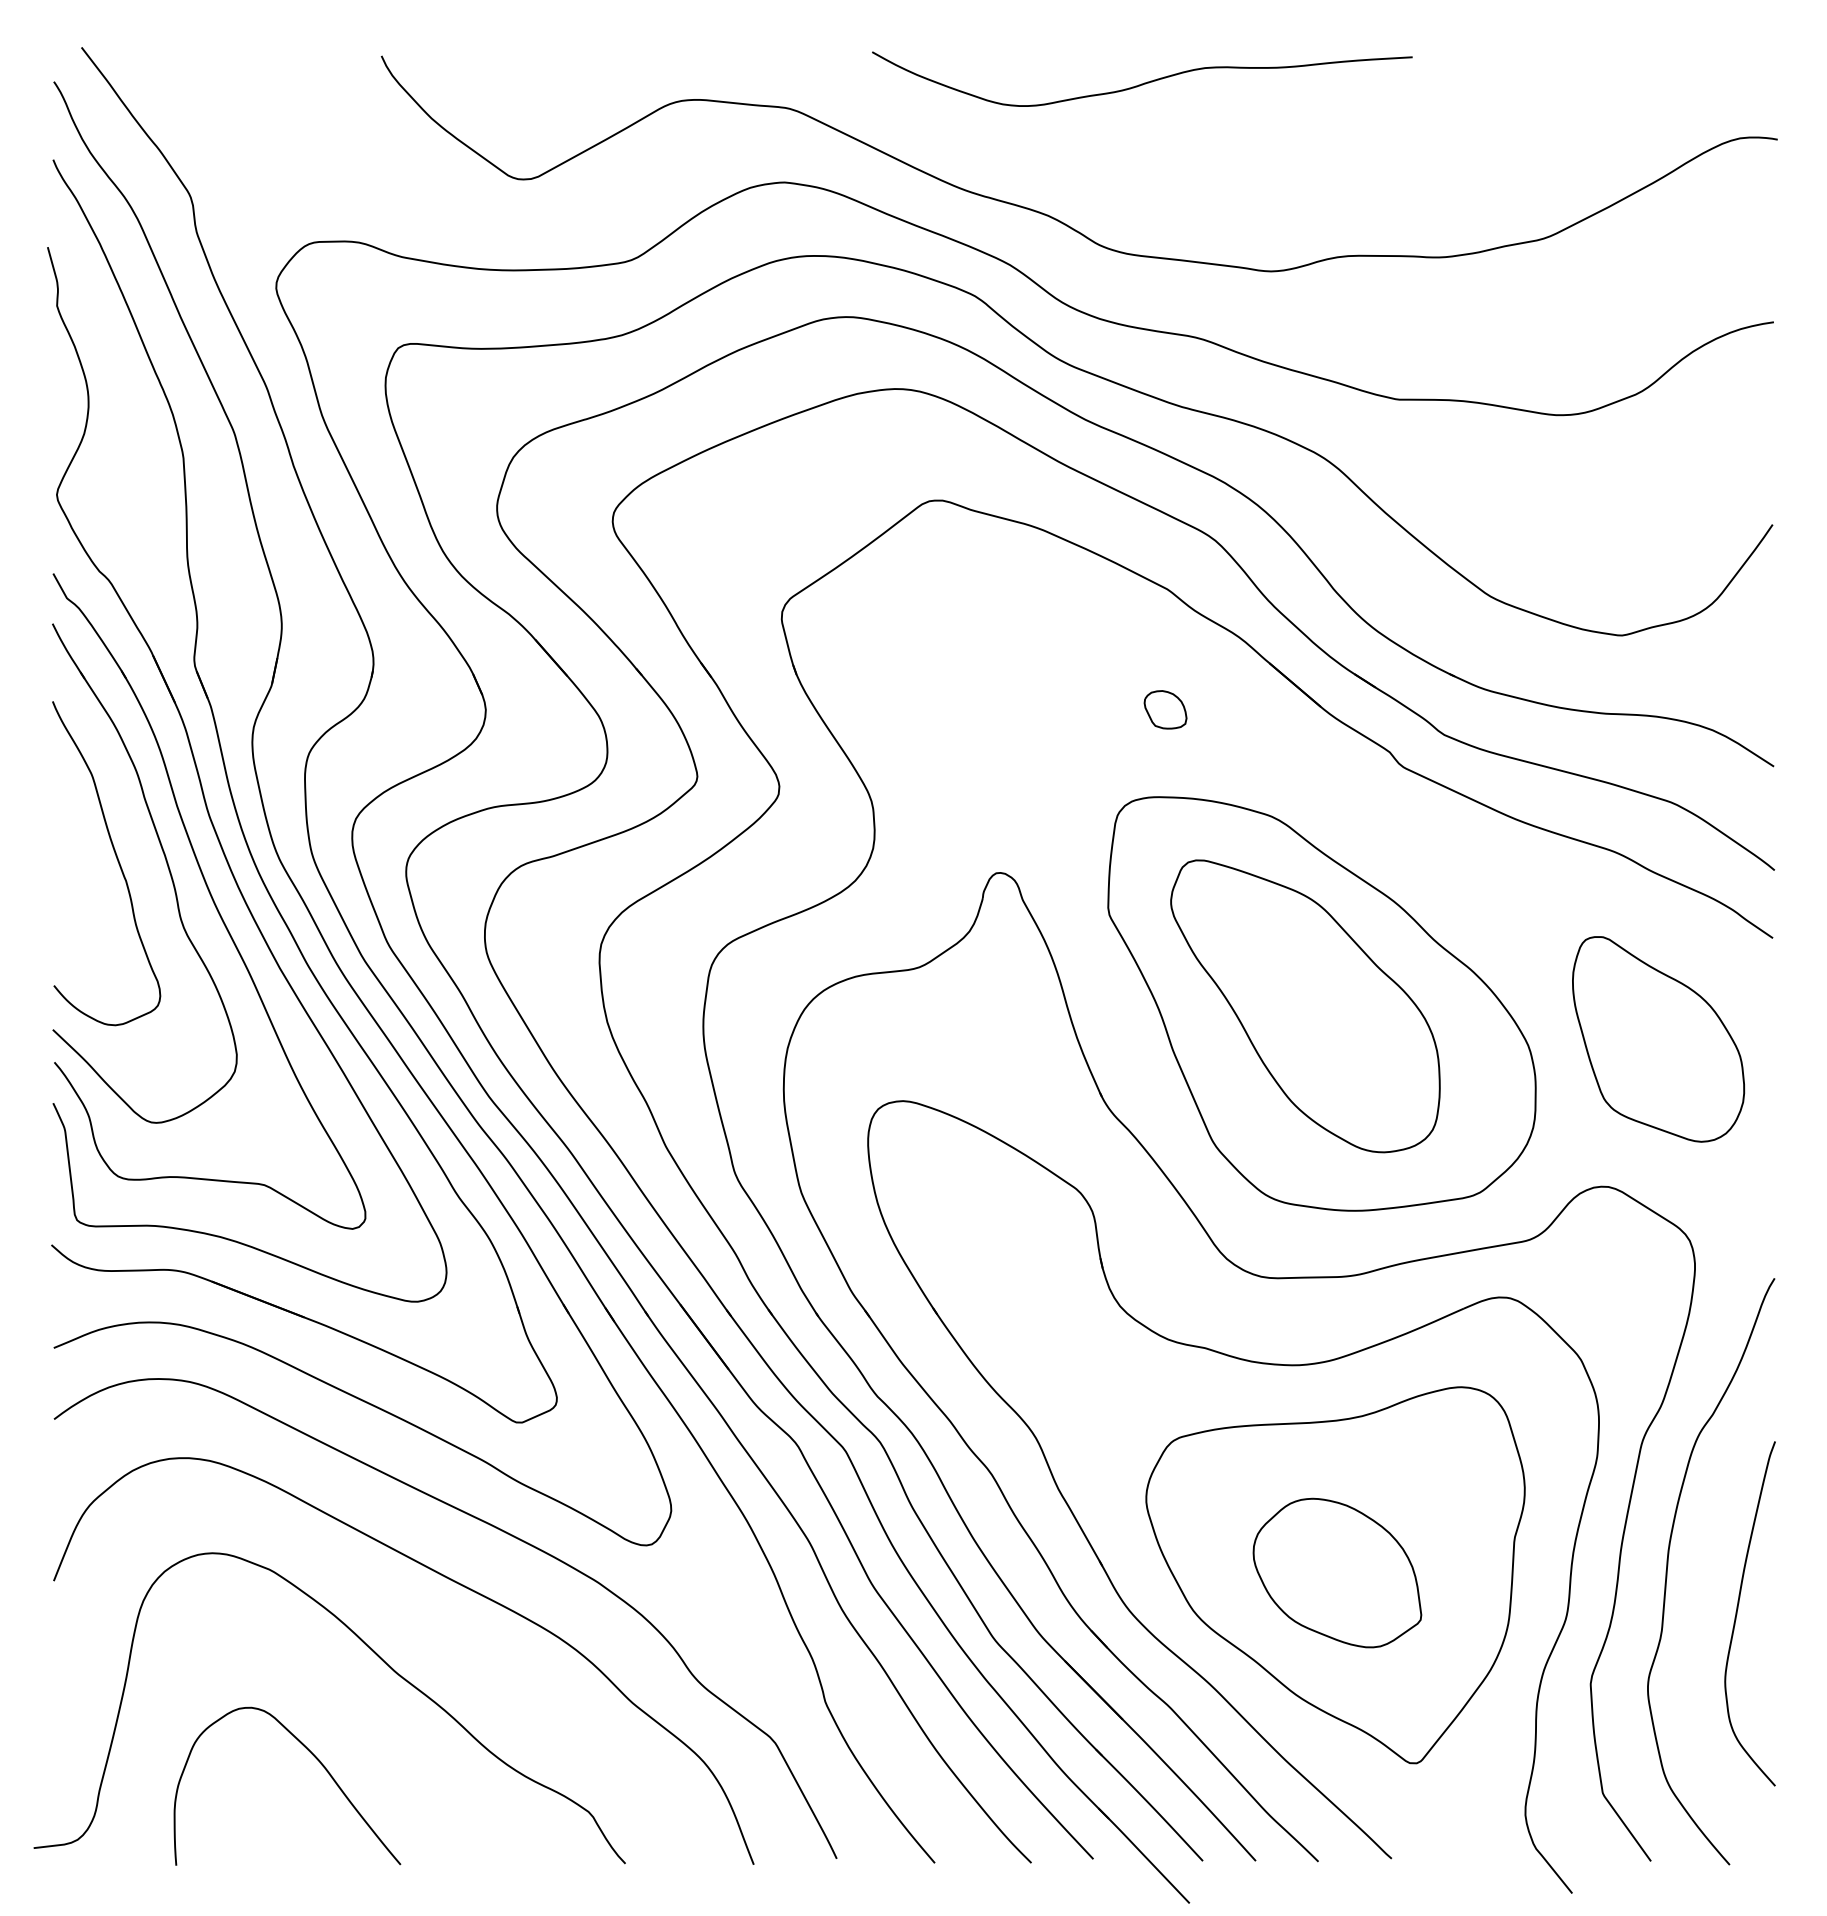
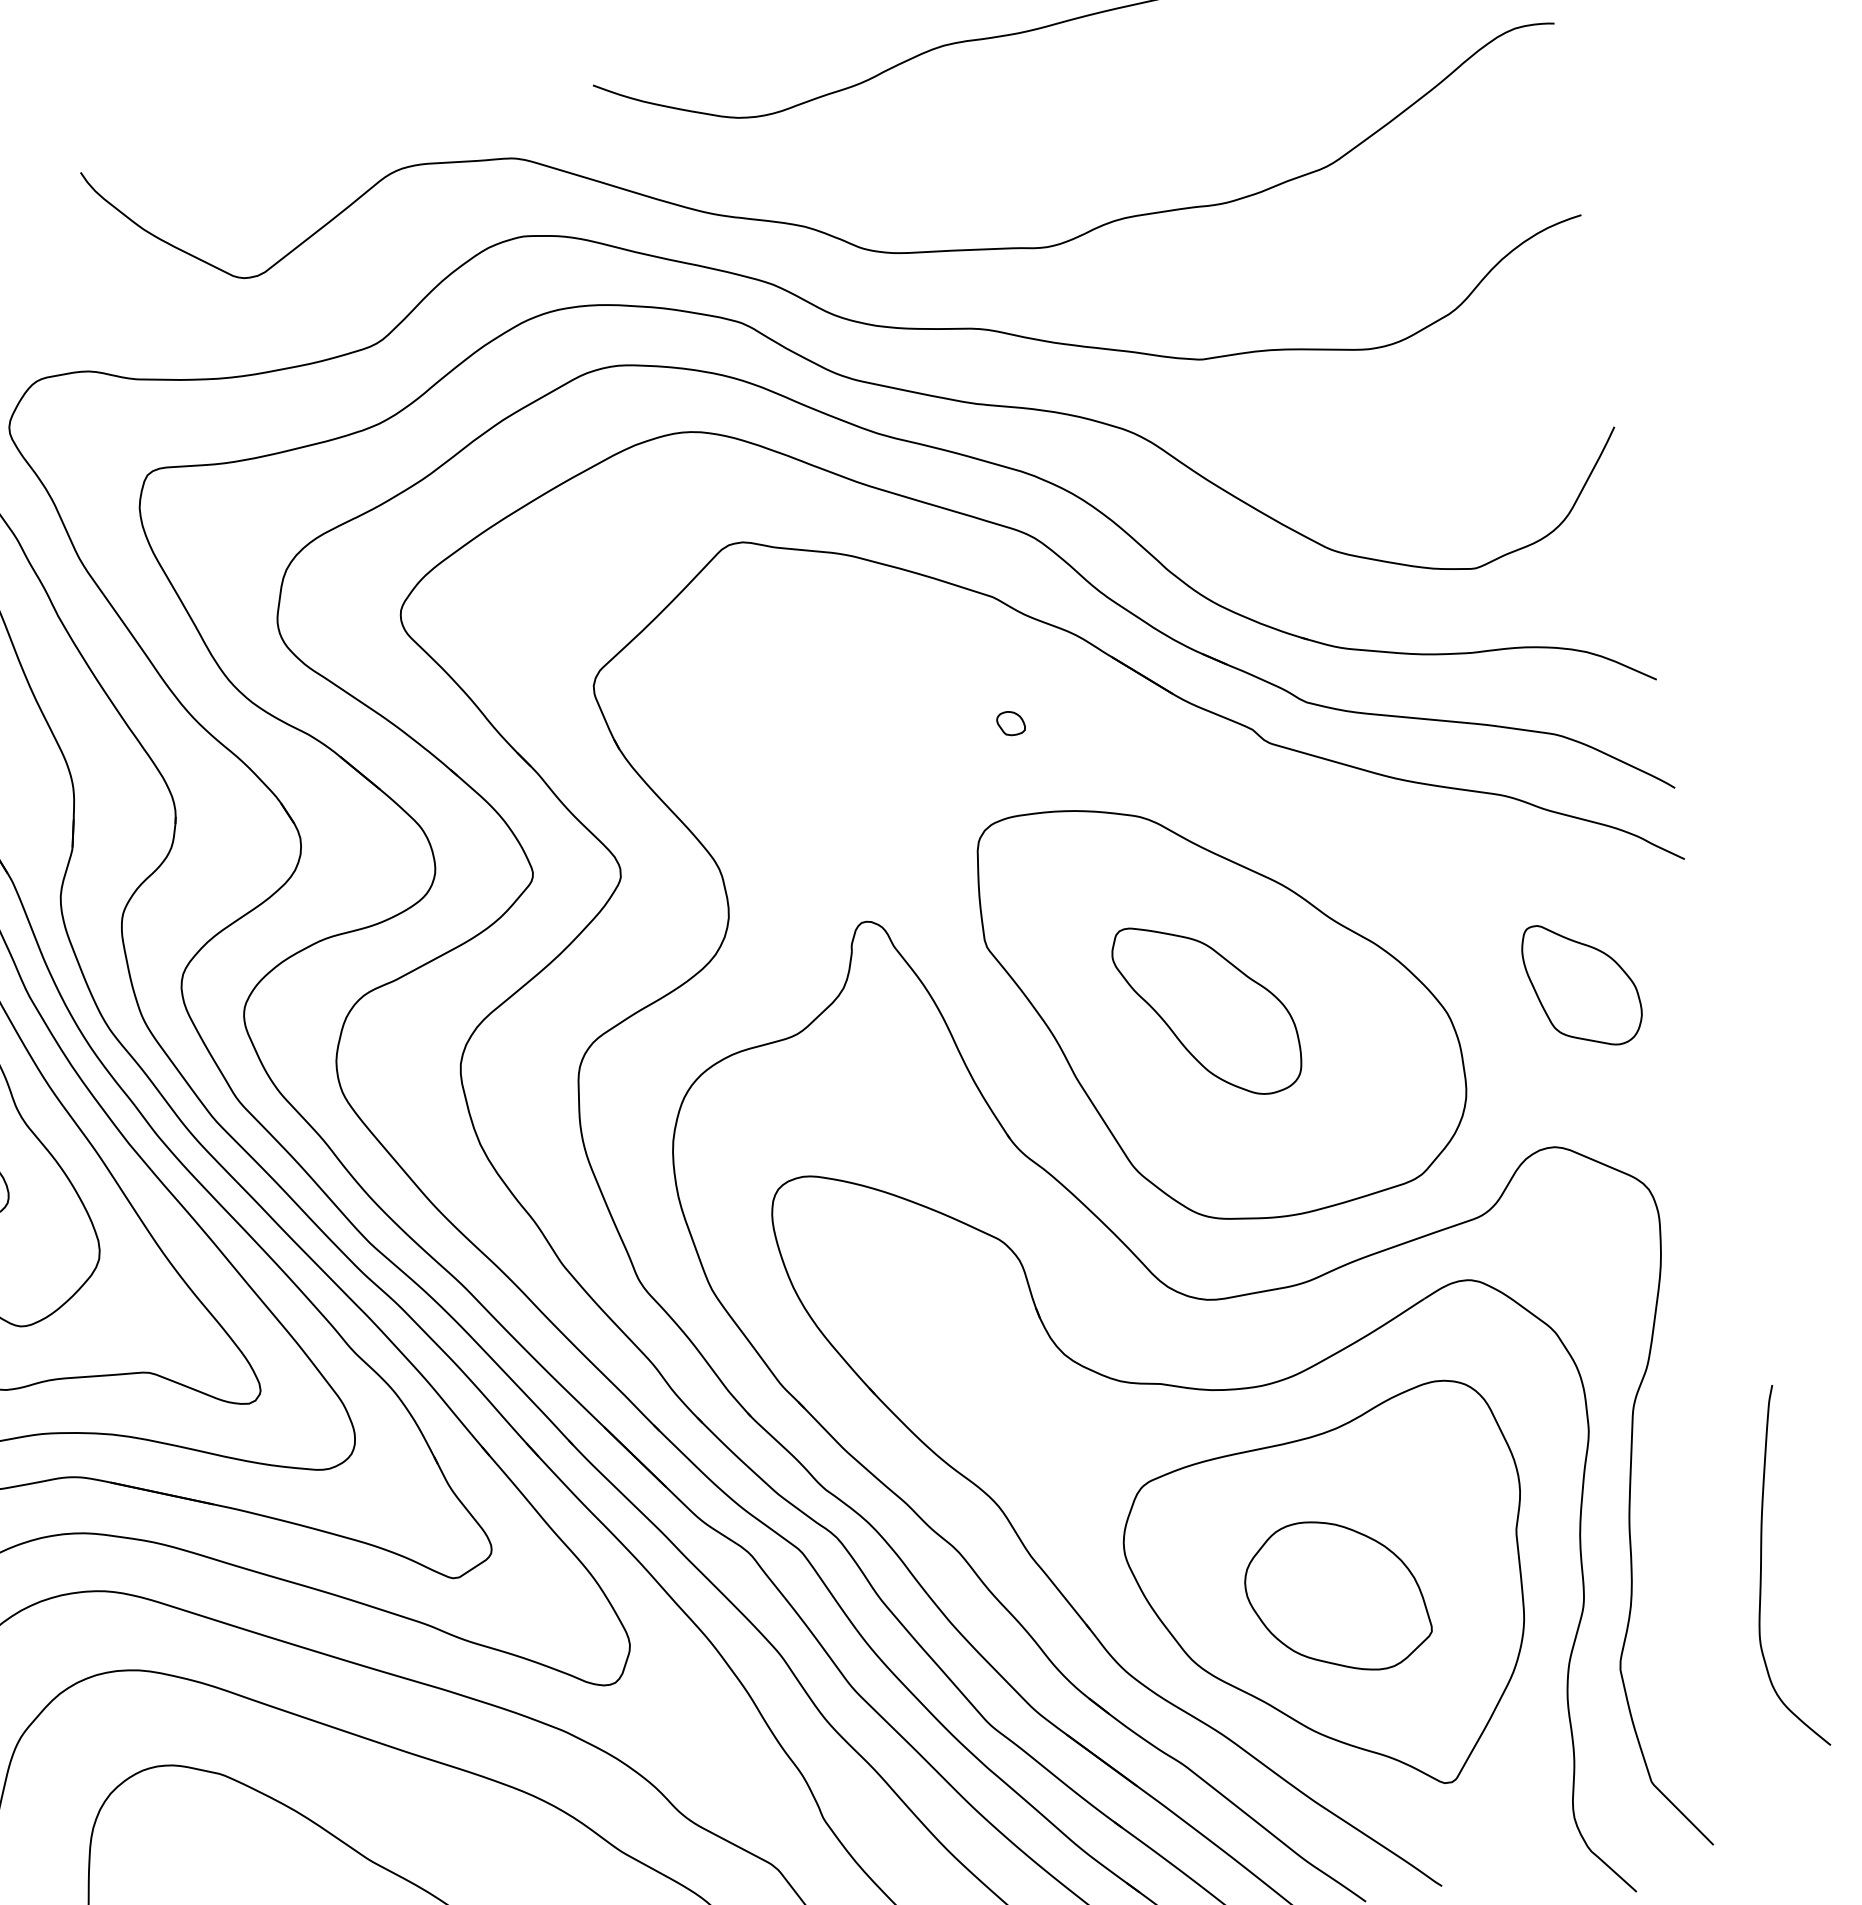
part: (1165, 709) -> (1010, 723), size x0.6
part: (1305, 1006) -> (1207, 1009), size x0.6
part: (1658, 1039) -> (1582, 984), size x0.6
curve: (1668, 1566) -> (1681, 1533), removed

